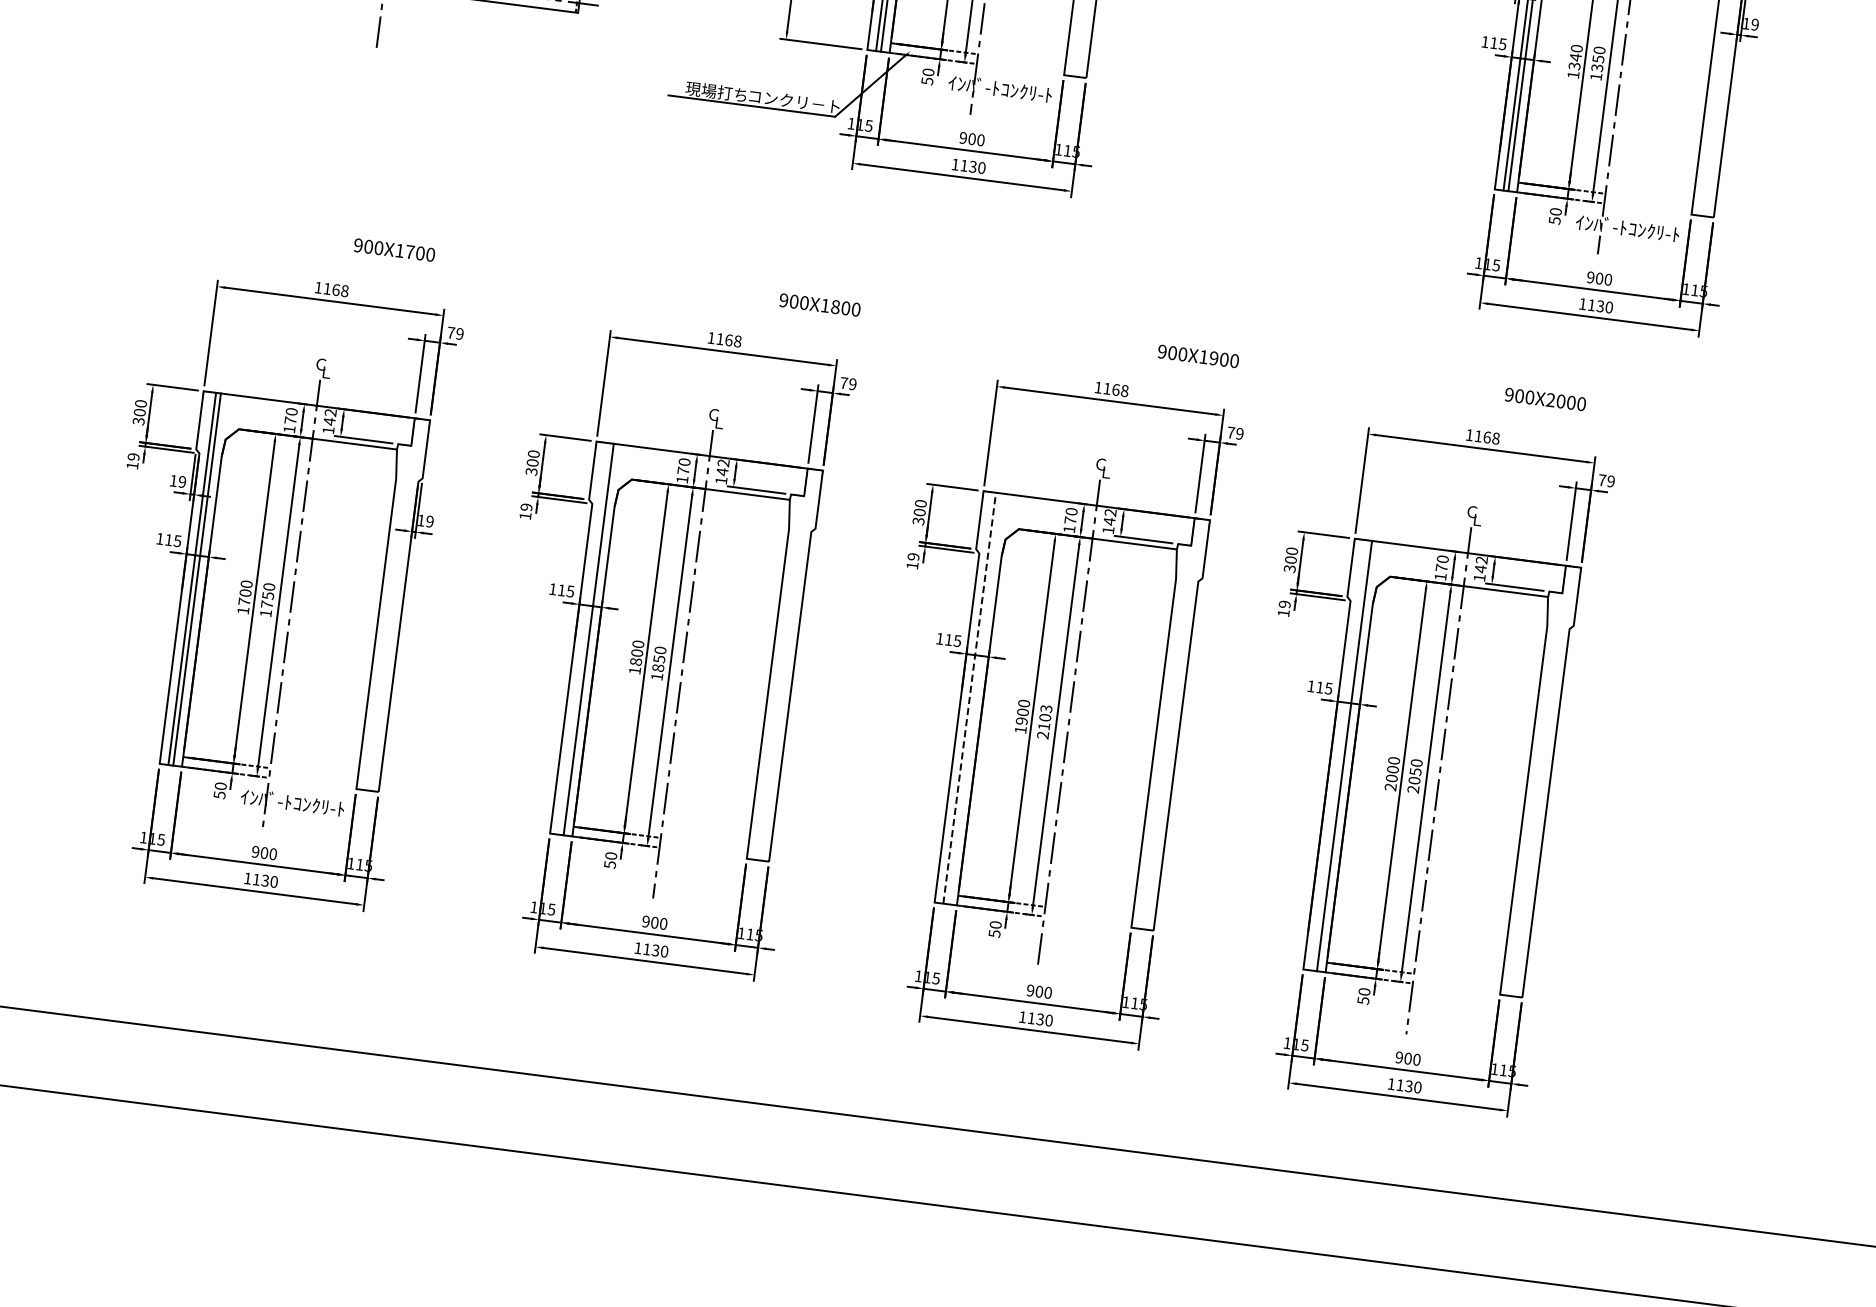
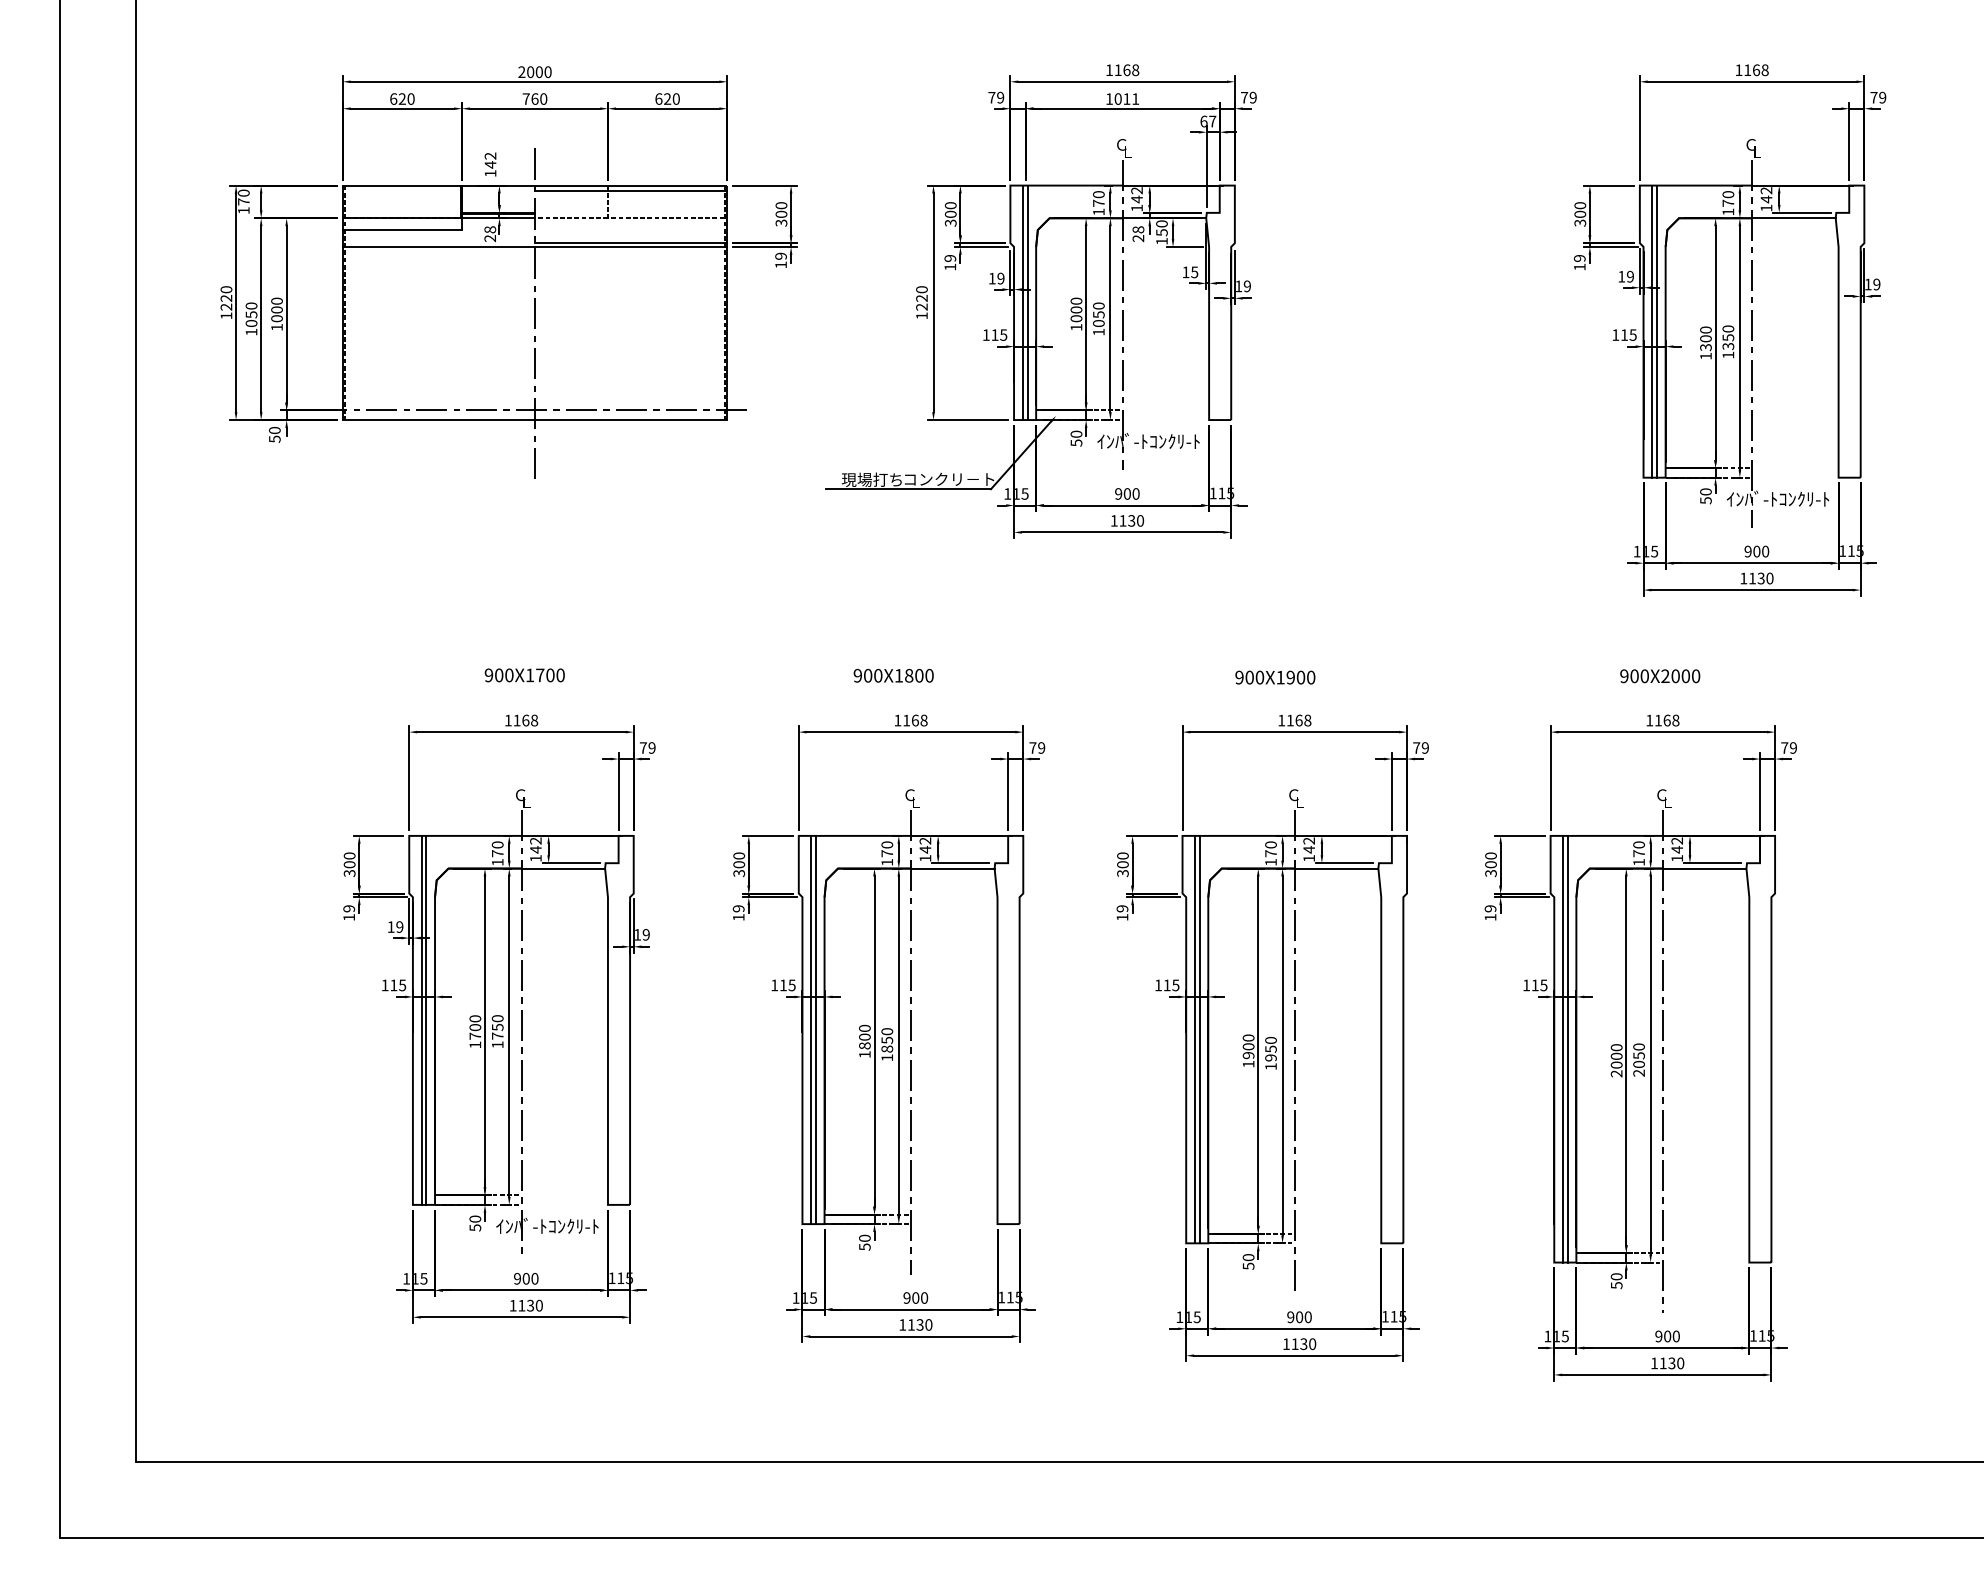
text: (1575, 57) -> (1705, 338), 1340 -> 1300
text: (394, 250) -> (524, 675), moved
text: (819, 304) -> (893, 675), moved
text: (1198, 356) -> (1275, 677), moved
text: (1545, 399) -> (1660, 676), moved
line: (584, 638) -> (811, 1029), added
line: (969, 698) -> (1194, 1039), dashed -> solid
line: (974, 698) -> (1199, 1039), added
text: (1044, 721) -> (1270, 1053), 2103 -> 1950
line: (1339, 754) -> (1562, 1048), added

